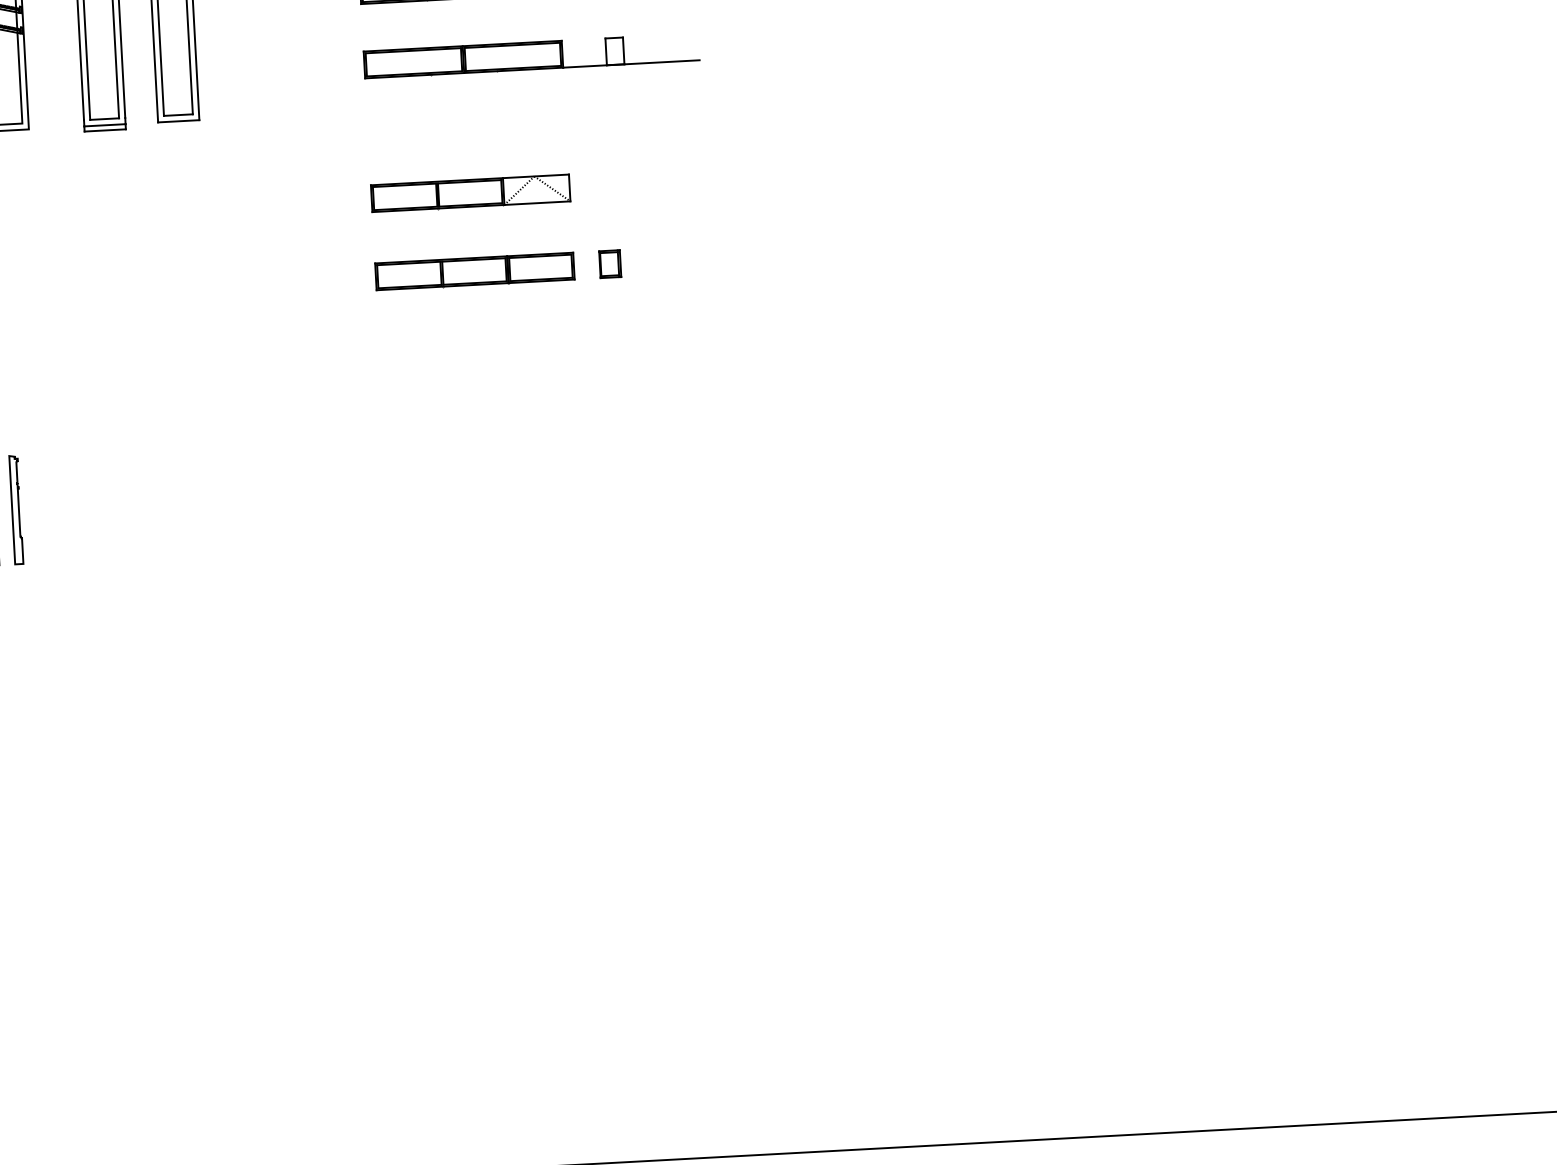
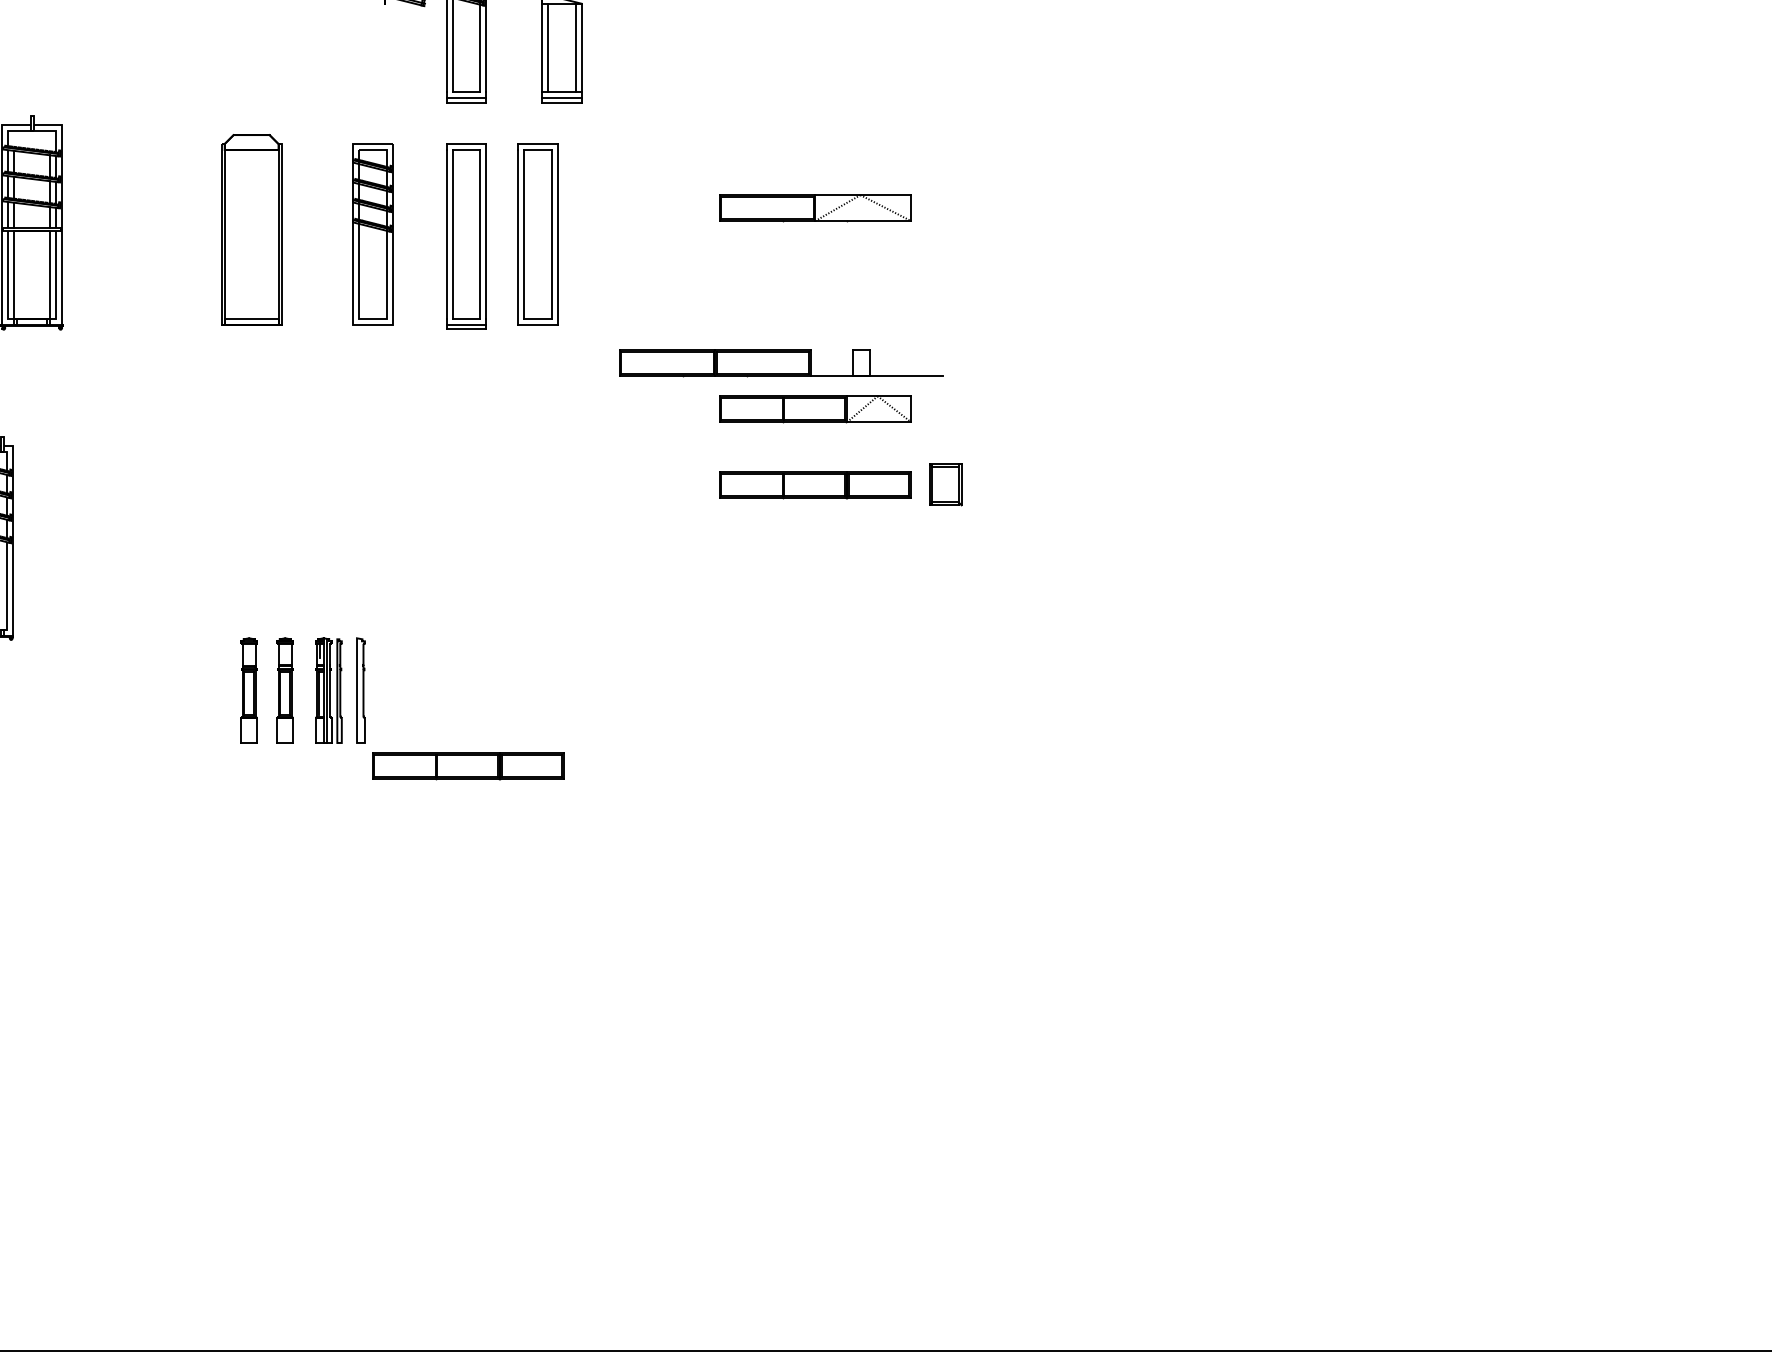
part: (531, 56) -> (781, 363), moved
part: (609, 263) -> (945, 484), size x1.6
part: (131, 582) -> (468, 766), added

